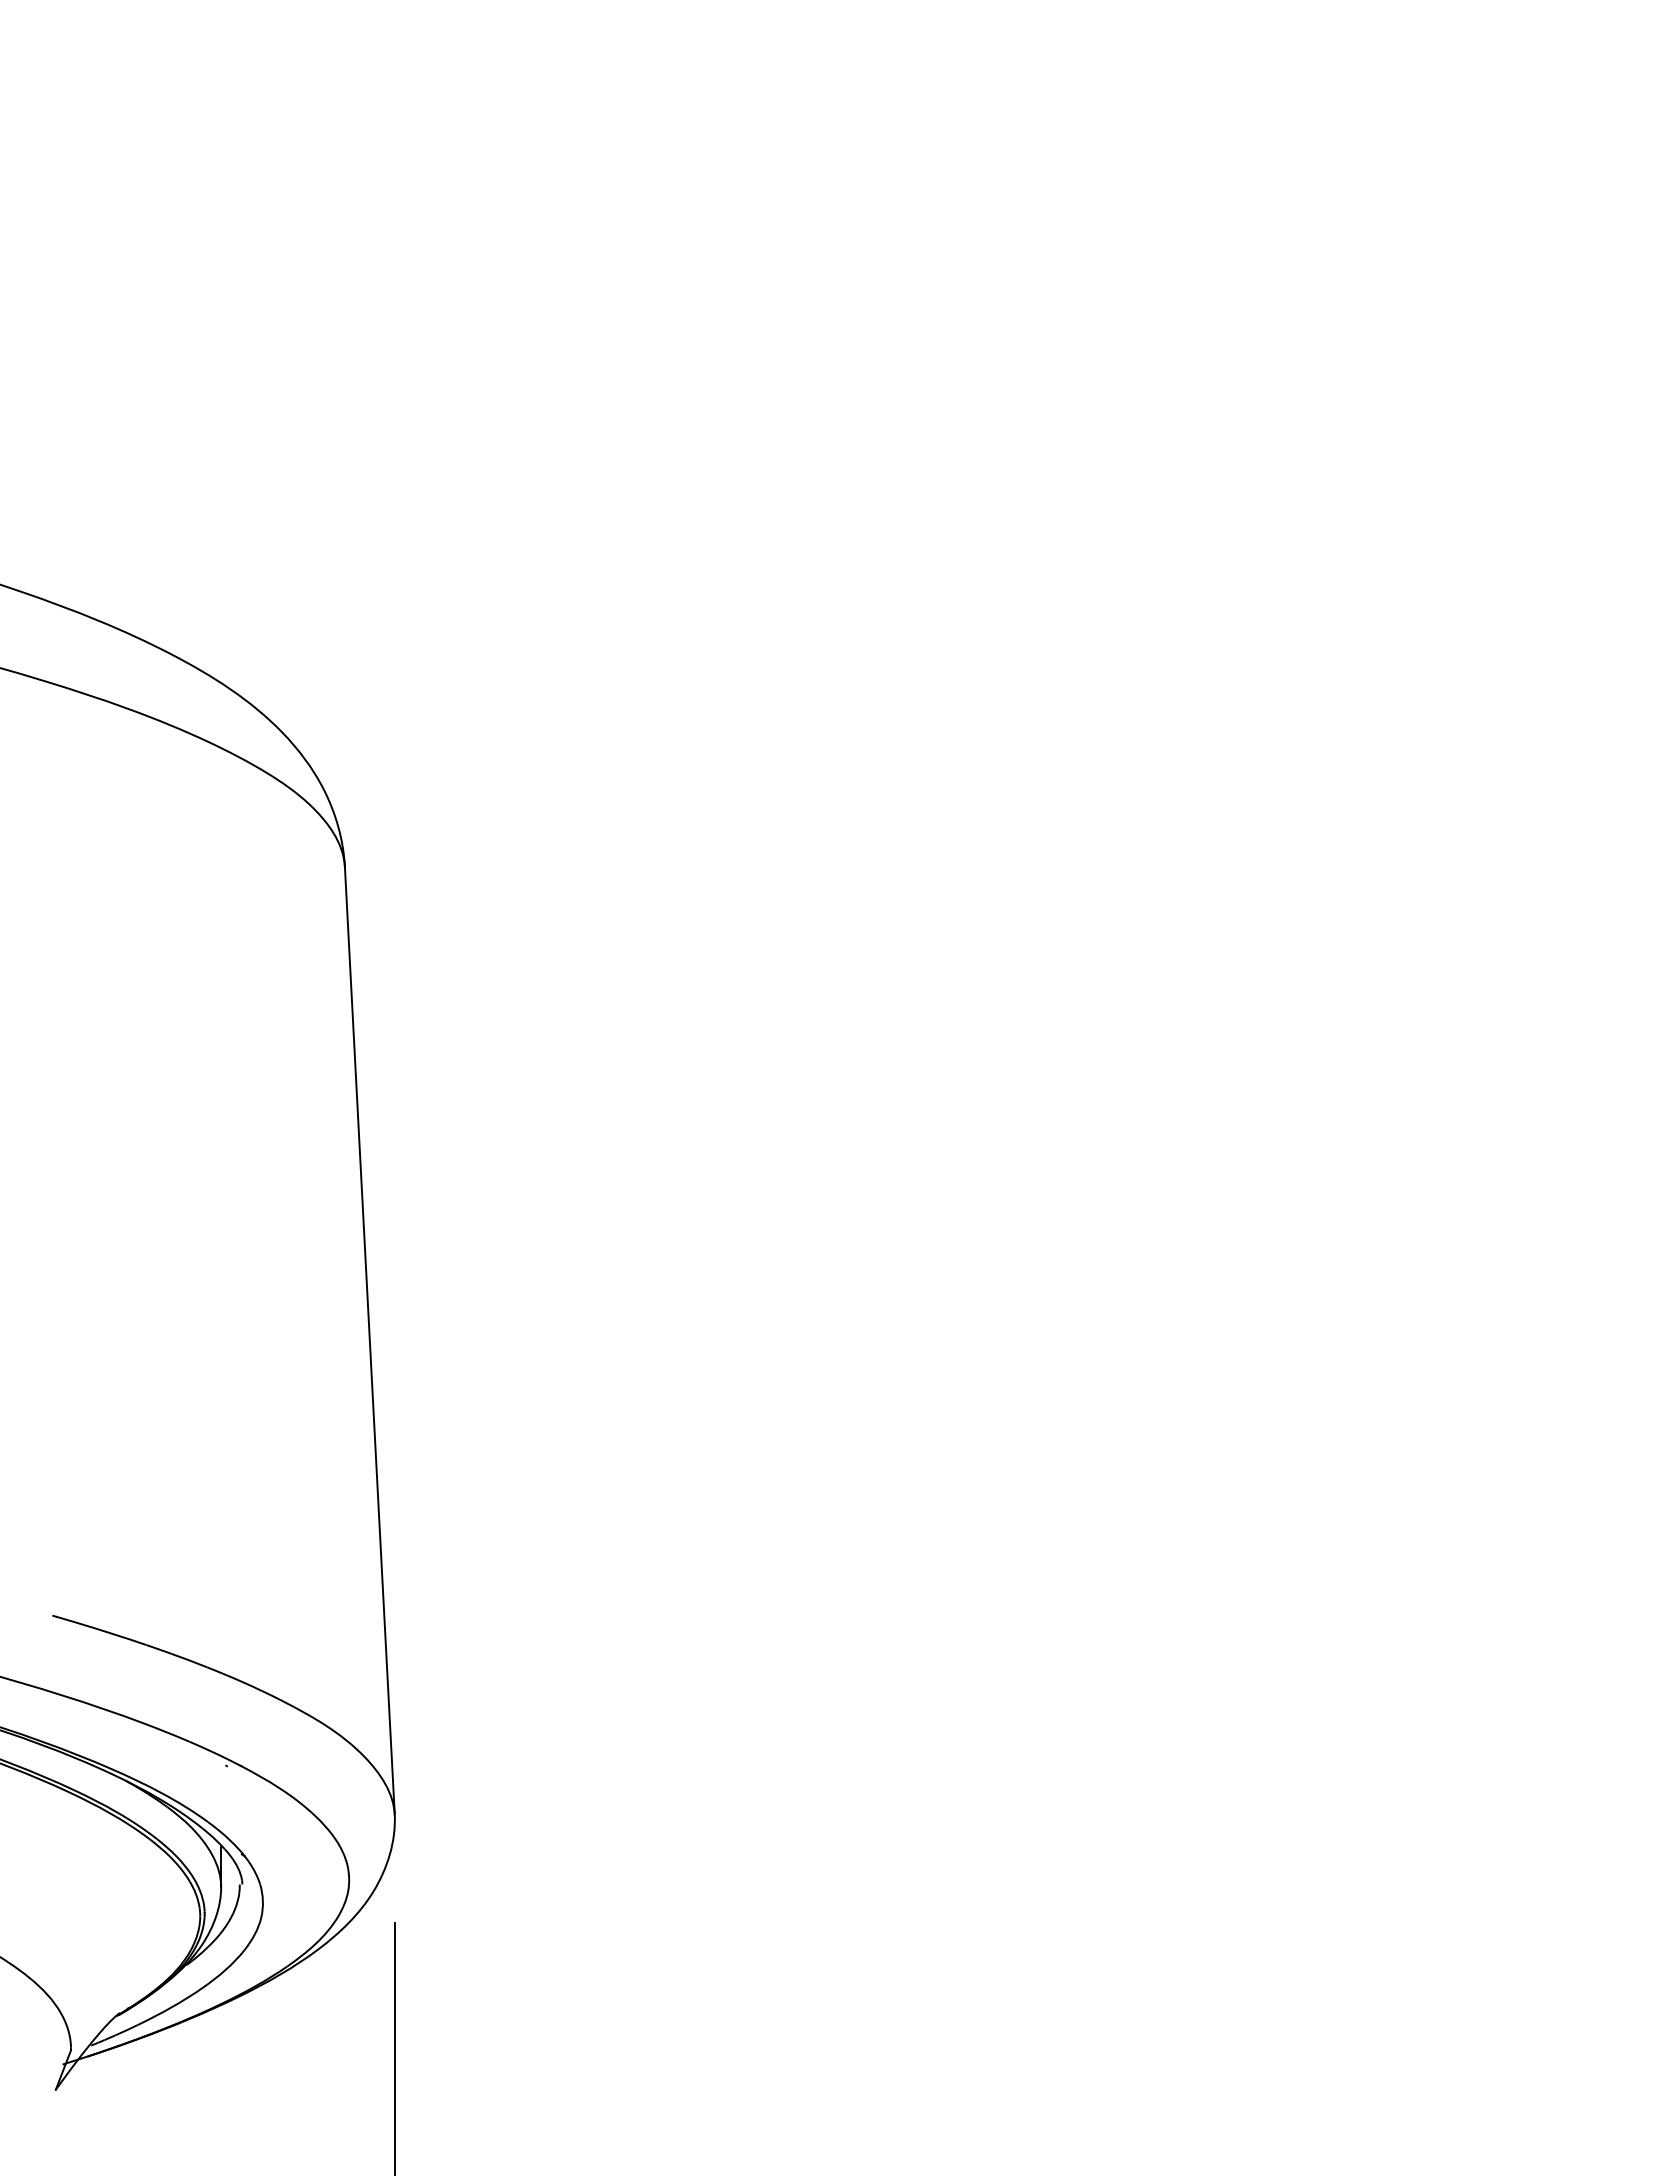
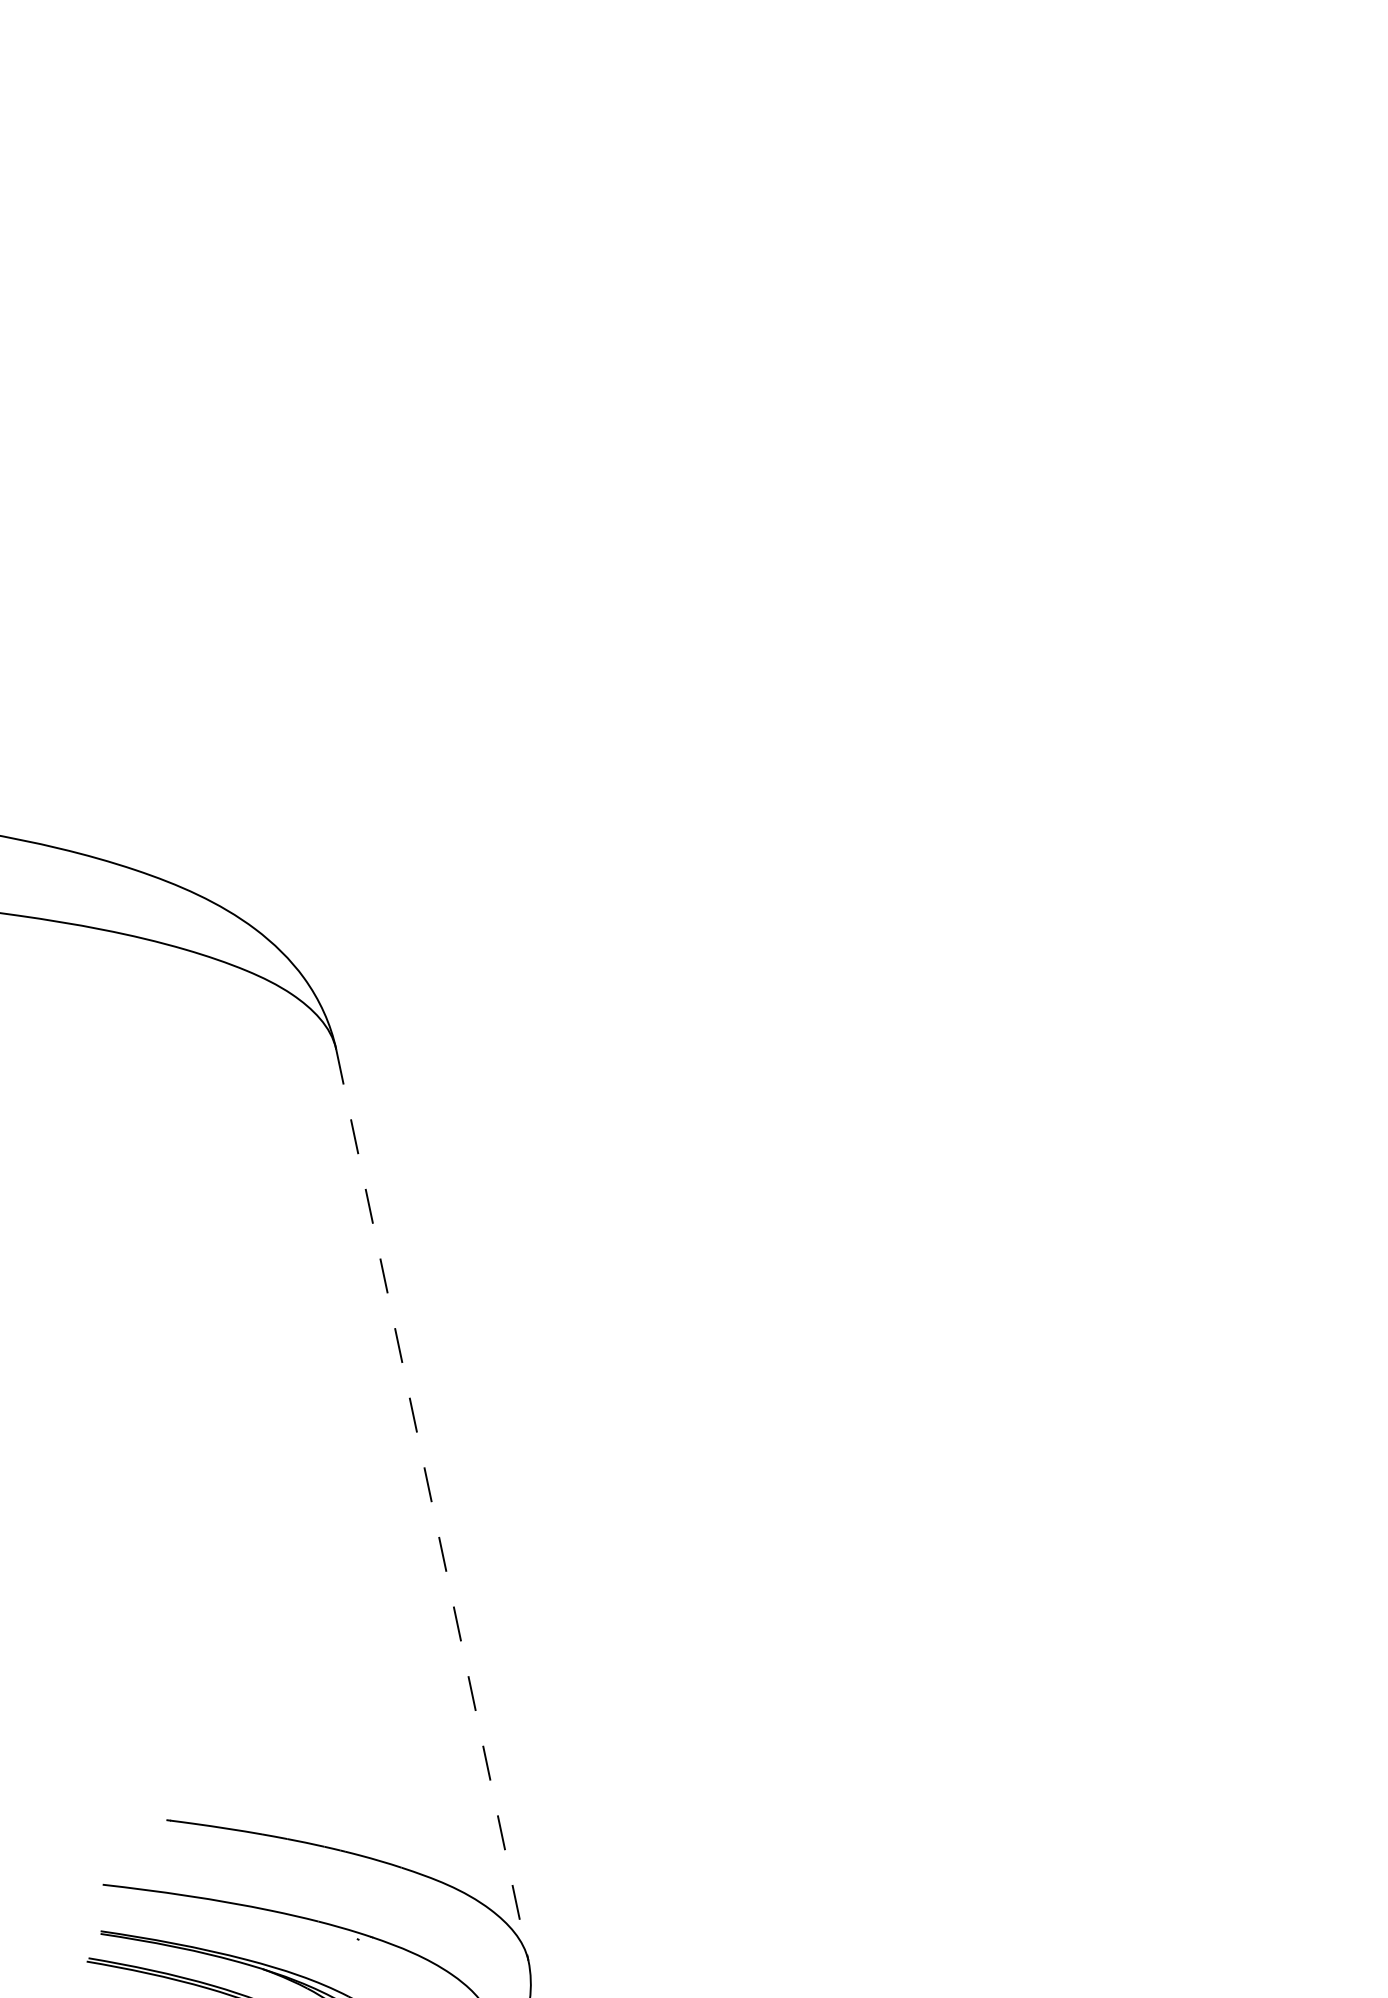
line: (369, 1341) -> (432, 1506), solid -> dashed

